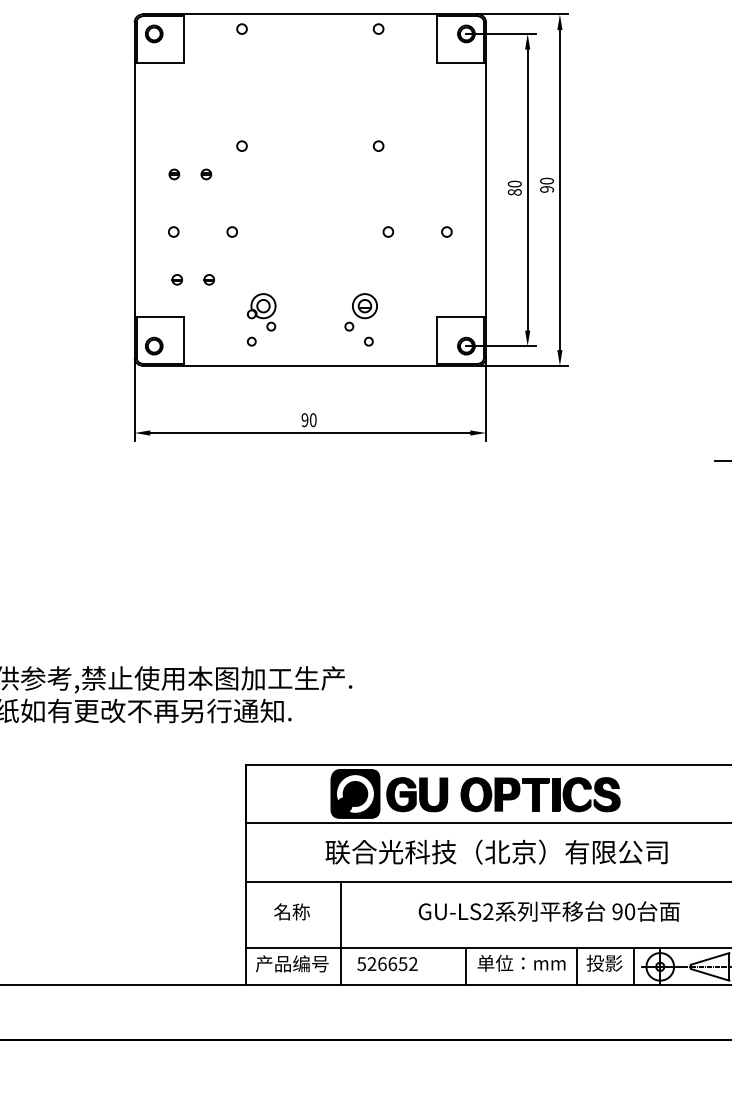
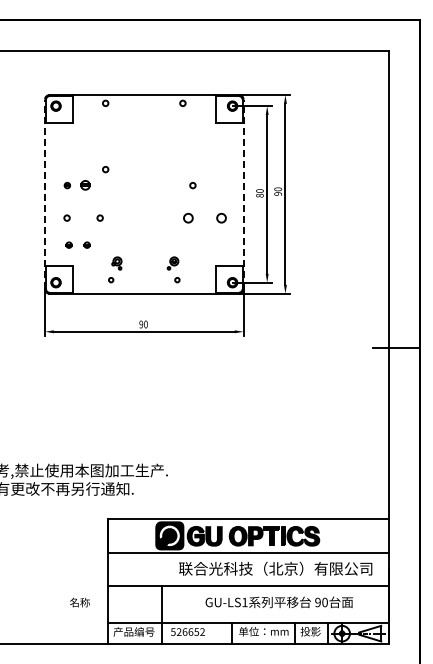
circle: (377, 146) -> (192, 185), moved
part: (206, 174) -> (85, 185), size x1.6
line: (135, 190) -> (45, 194), solid -> dashed
line: (485, 190) -> (243, 194), solid -> dashed
circle: (388, 230) -> (188, 217), size x1.6
circle: (446, 230) -> (221, 217), size x1.6
part: (261, 312) -> (116, 263), size x0.6
part: (360, 312) -> (172, 263), size x0.6
text: (496, 851) -> (275, 568), moved
text: (487, 909) -> (244, 601), GU-LS2 -> GU-LS1
text: (291, 911) -> (79, 602), moved

